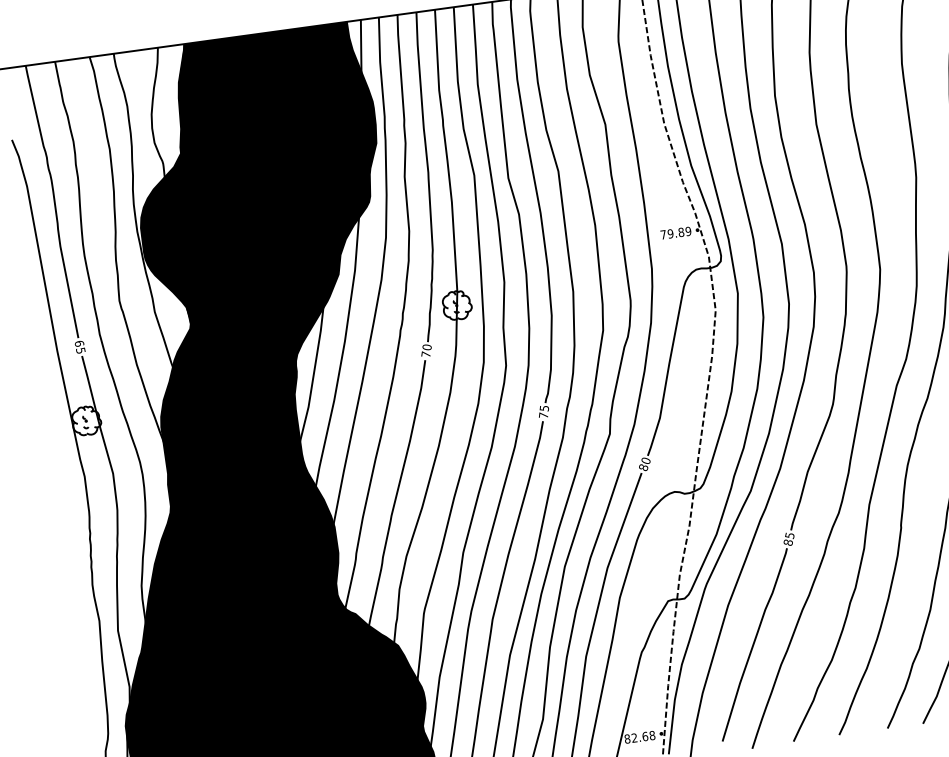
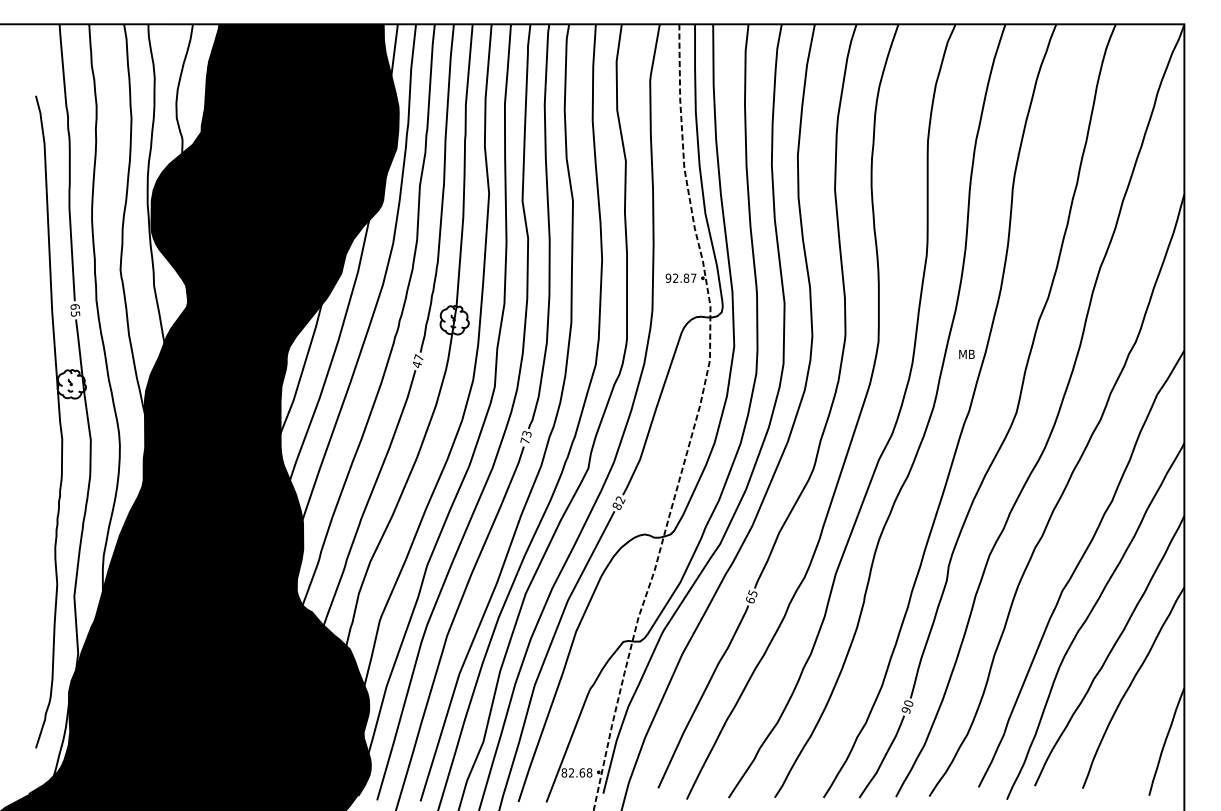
text: (675, 232) -> (680, 277), 79.89 -> 92.87
text: (426, 351) -> (417, 361), 70 -> 47
text: (543, 407) -> (526, 433), 75 -> 73
text: (646, 461) -> (620, 500), 80 -> 82
text: (787, 542) -> (749, 599), 85 -> 65

